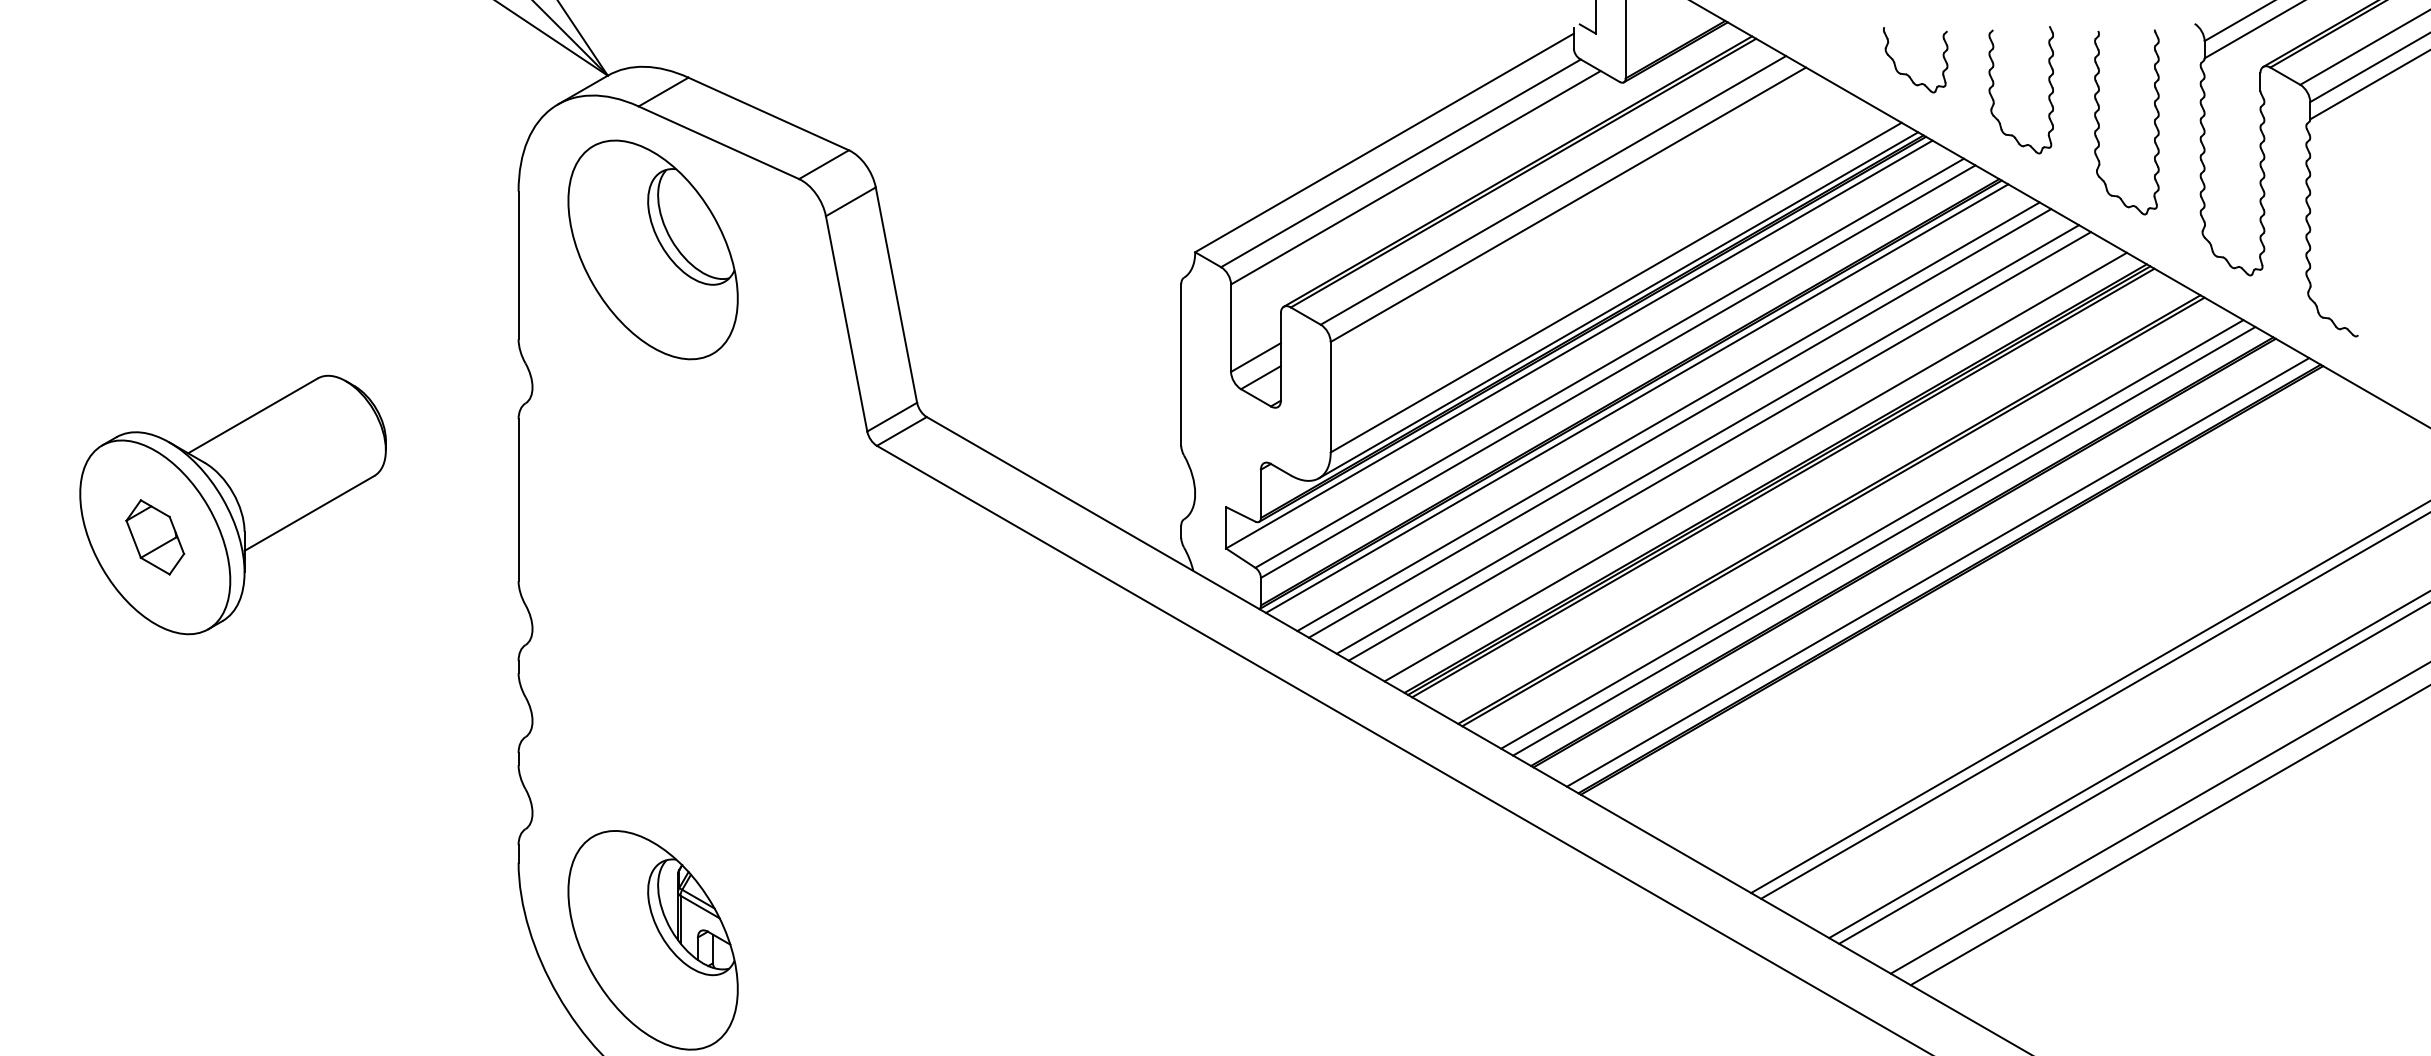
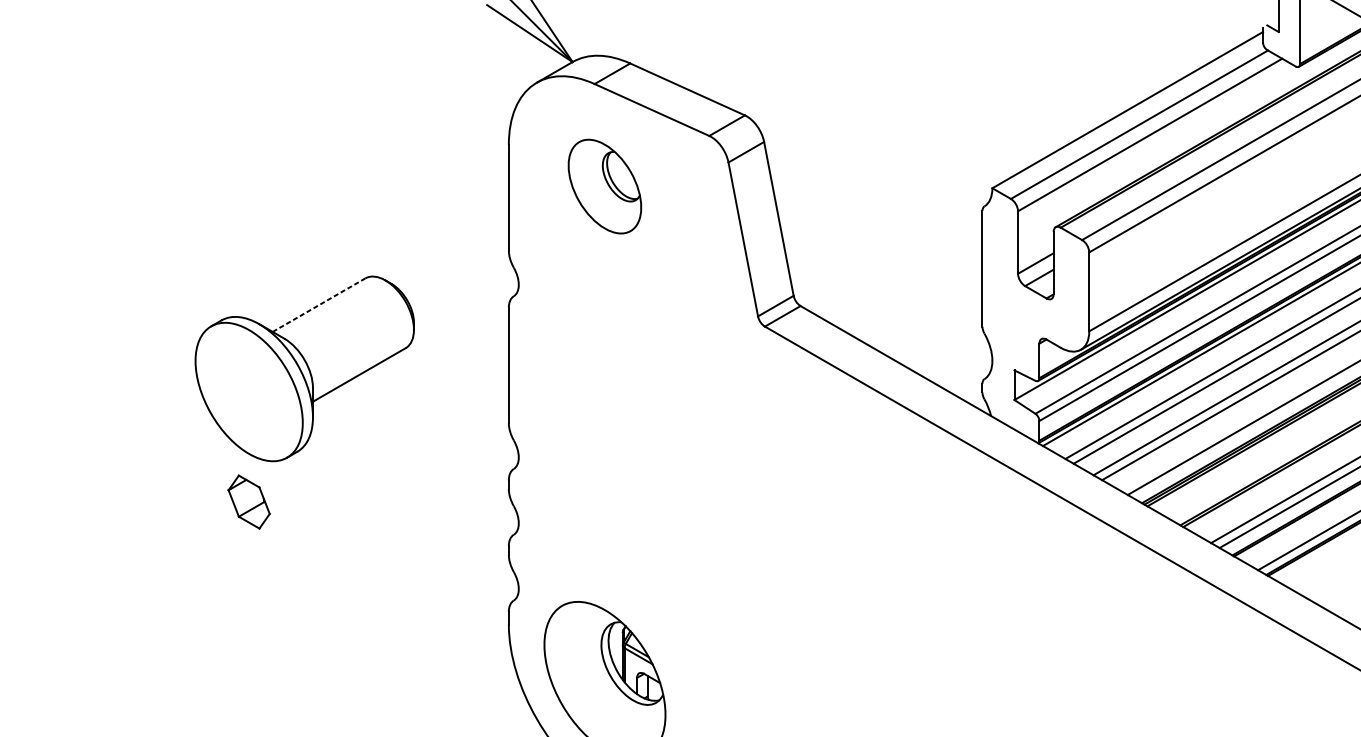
part: (652, 249) -> (604, 186), size x0.6
line: (253, 415) -> (319, 304), solid -> dashed
part: (155, 537) -> (249, 502), moved

